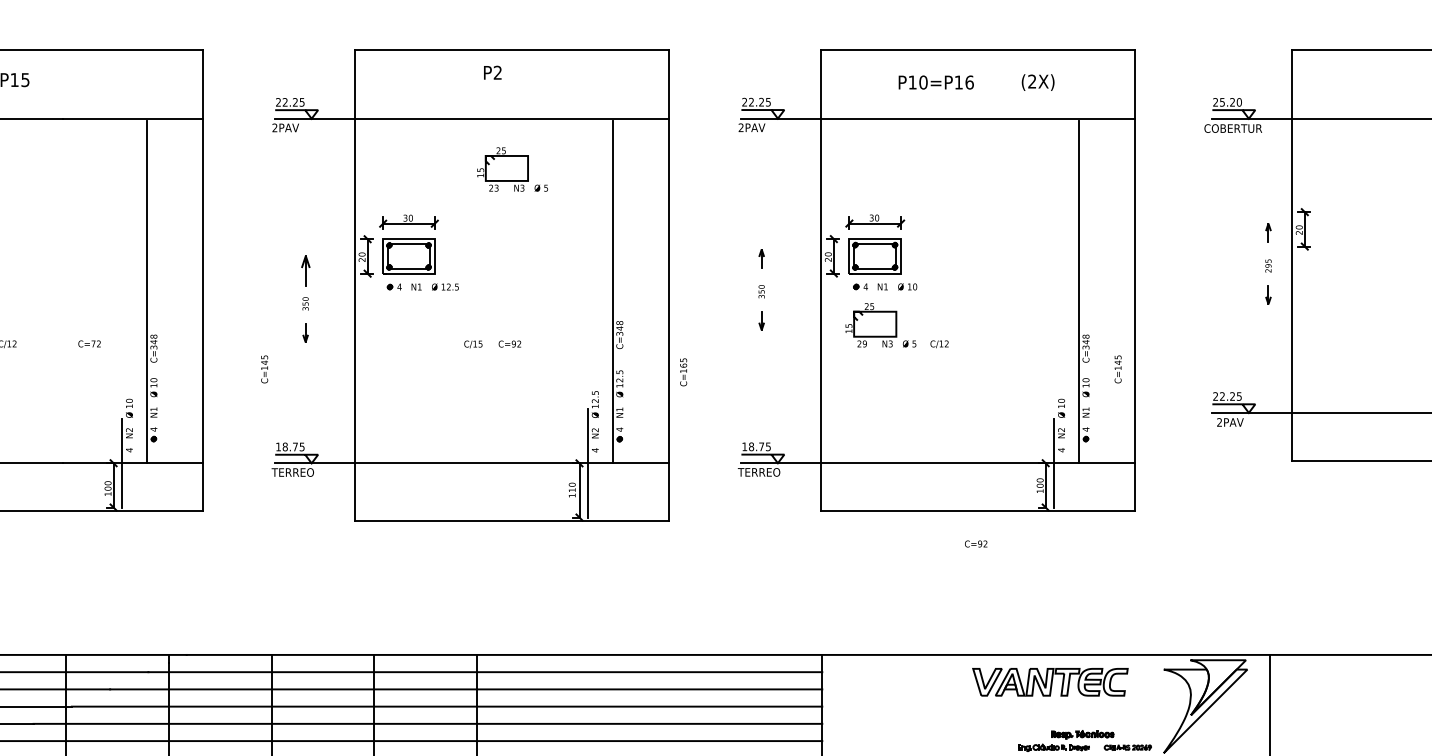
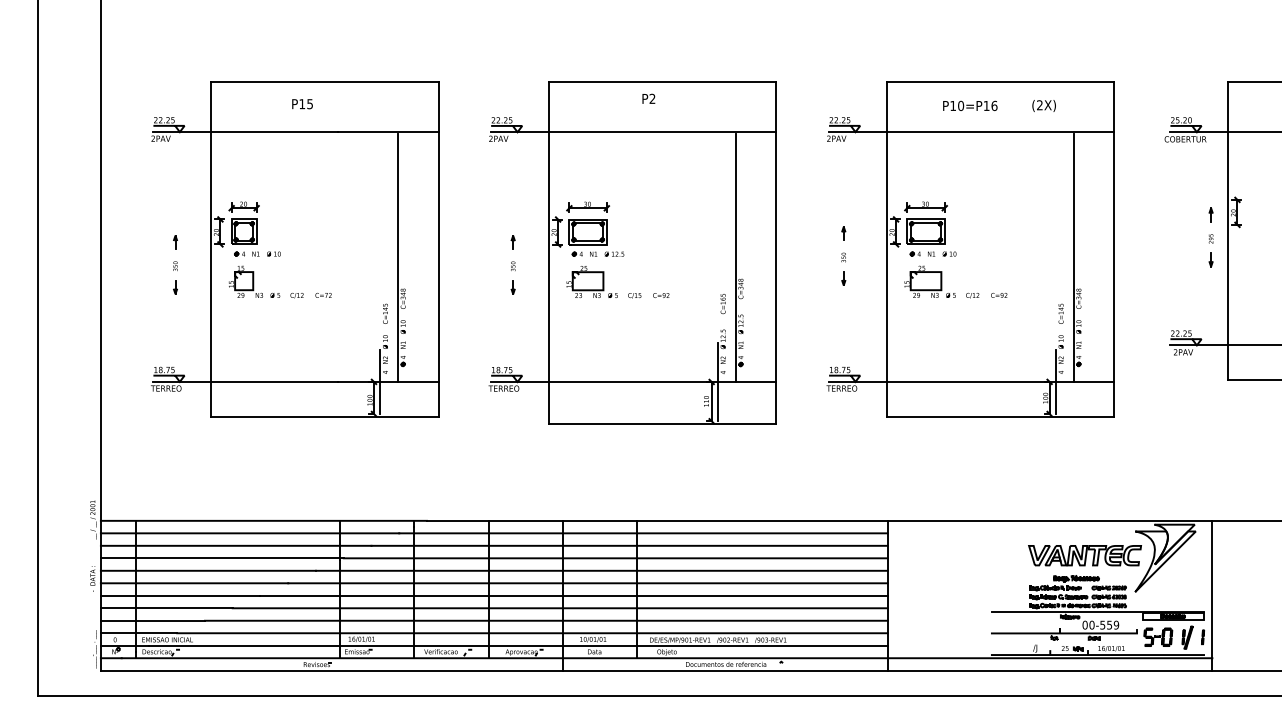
part: (511, 168) -> (591, 281), moved
part: (304, 270) -> (512, 242), size x0.62
text: (89, 344) -> (323, 295), moved
text: (264, 368) -> (385, 313), moved
text: (1117, 368) -> (1060, 313), moved
text: (682, 373) -> (722, 304), moved
text: (976, 544) -> (999, 295), moved
part: (1049, 682) -> (1084, 555), moved

